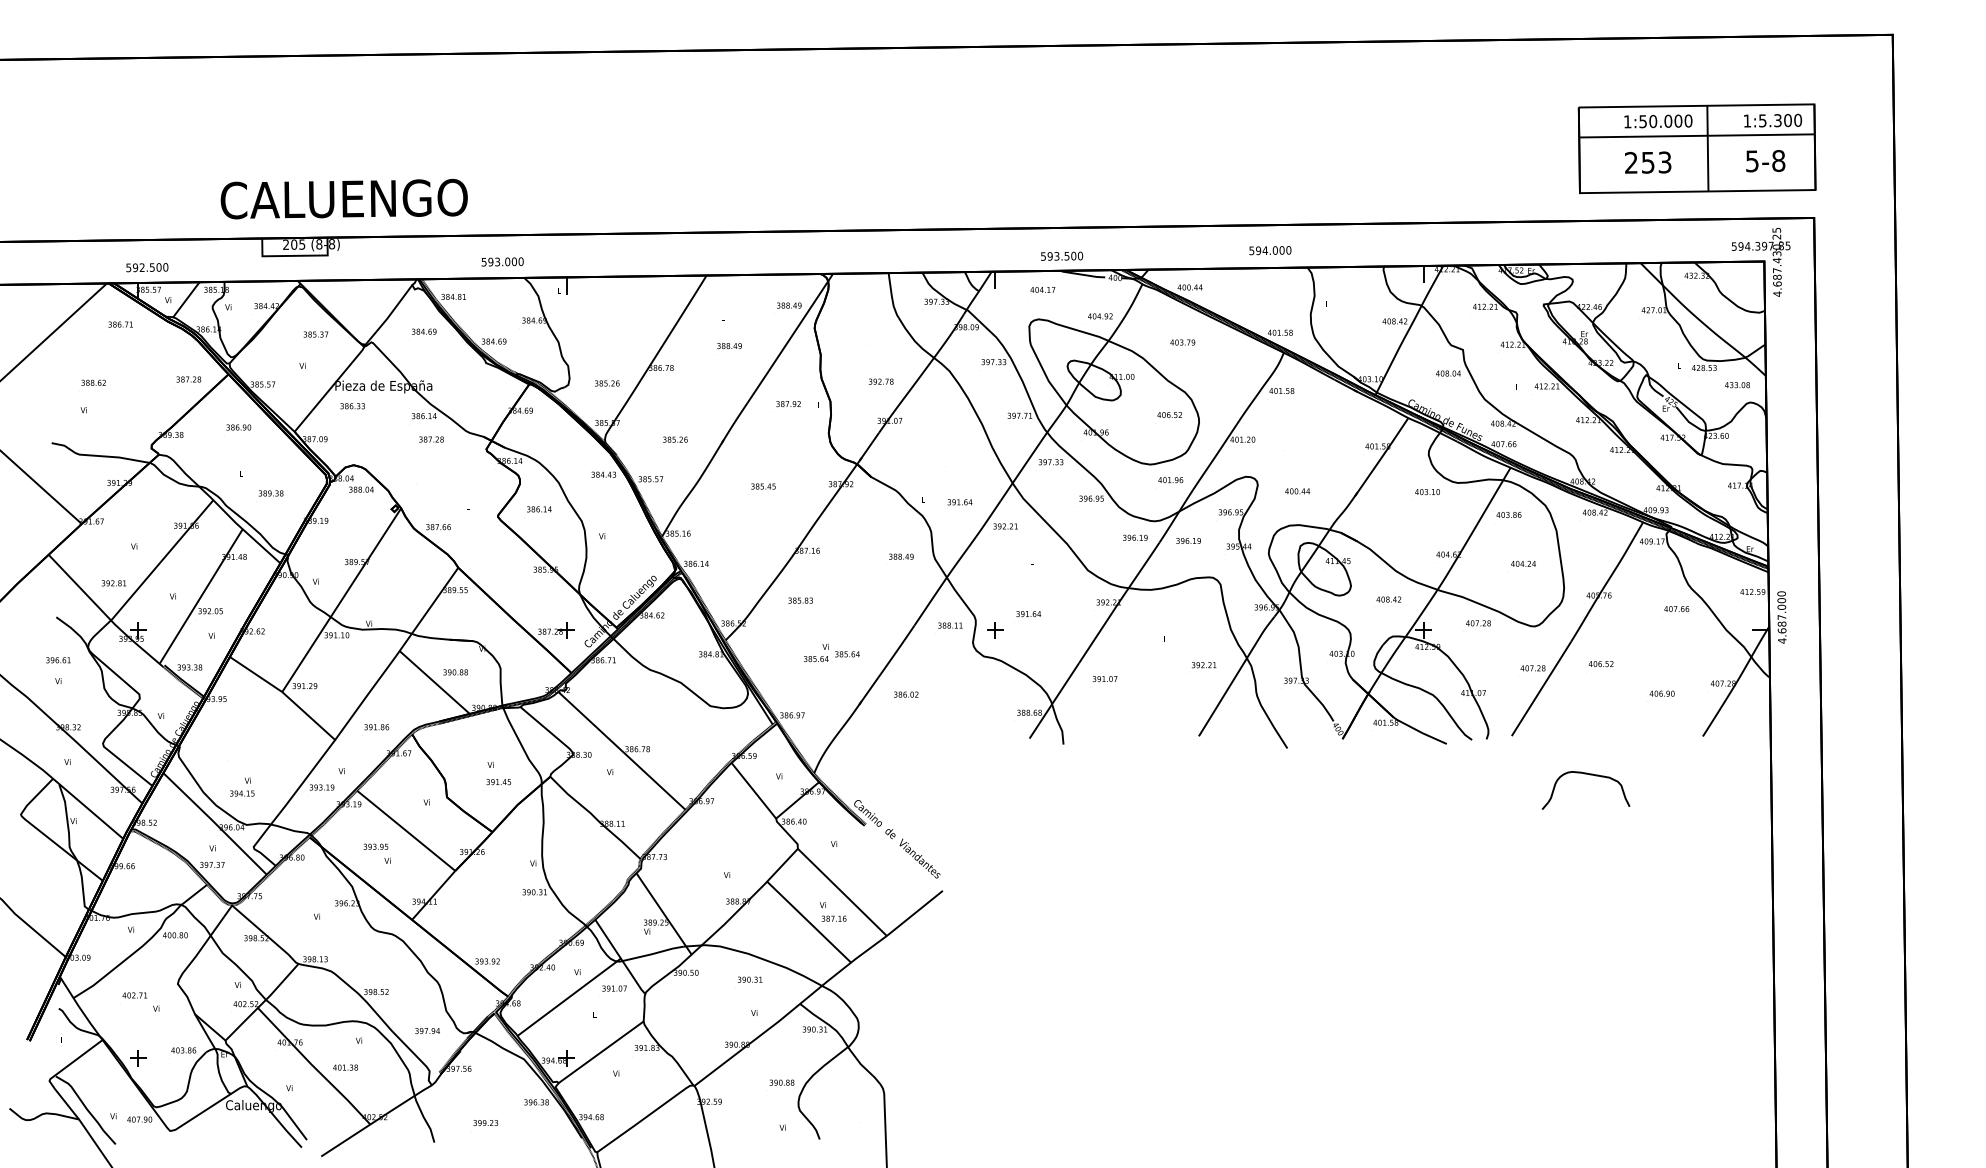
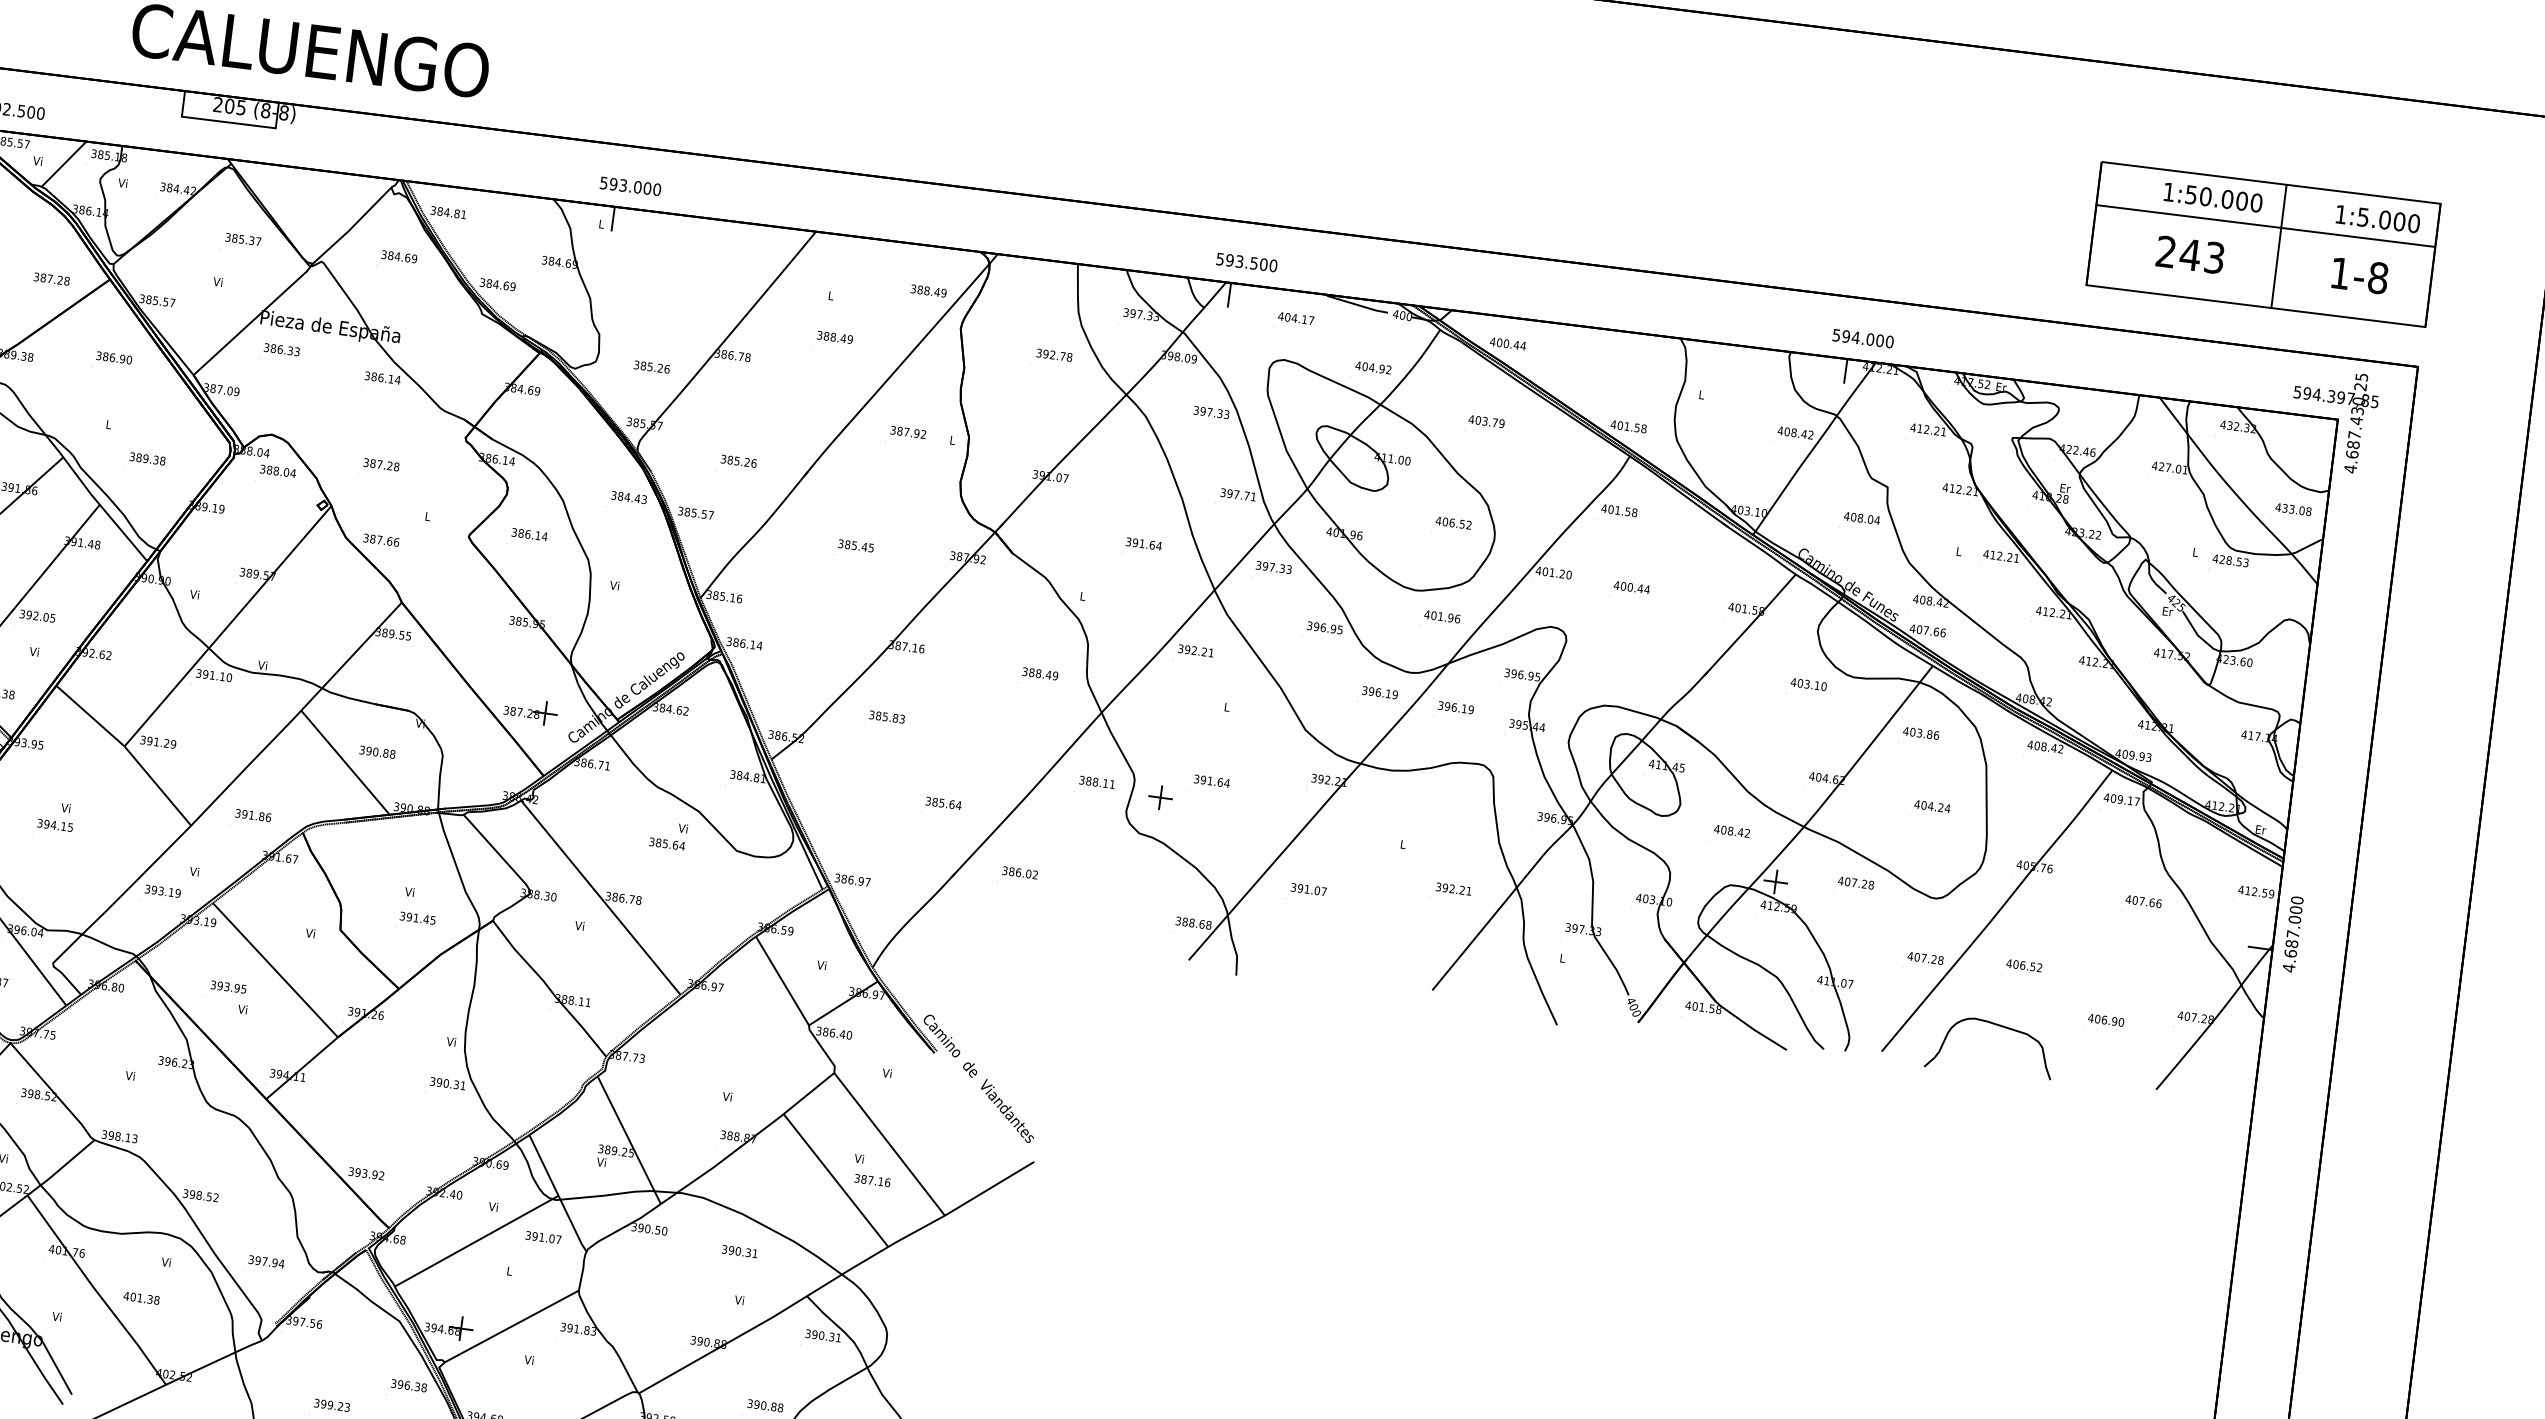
text: (1777, 120) -> (2384, 219), 1:5.300 -> 1:5.000
text: (1752, 161) -> (2340, 273), 5-8 -> 1-8
text: (1648, 162) -> (2190, 254), 253 -> 243
text: (1270, 250) -> (1863, 338), moved
text: (1062, 255) -> (1247, 261), moved
text: (502, 261) -> (630, 185), moved
text: (881, 381) -> (1054, 355), moved
text: (1737, 385) -> (2293, 510), moved
text: (431, 439) -> (381, 464), moved
text: (1297, 491) -> (1631, 587), moved
text: (959, 502) -> (1143, 544), moved
text: (816, 652) -> (668, 834), moved
part: (1589, 775) -> (1998, 1027), moved
text: (242, 786) -> (56, 815), moved

